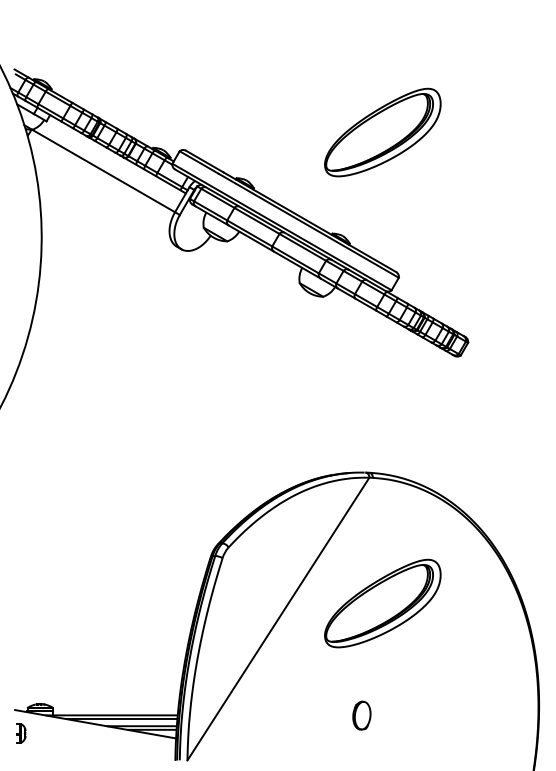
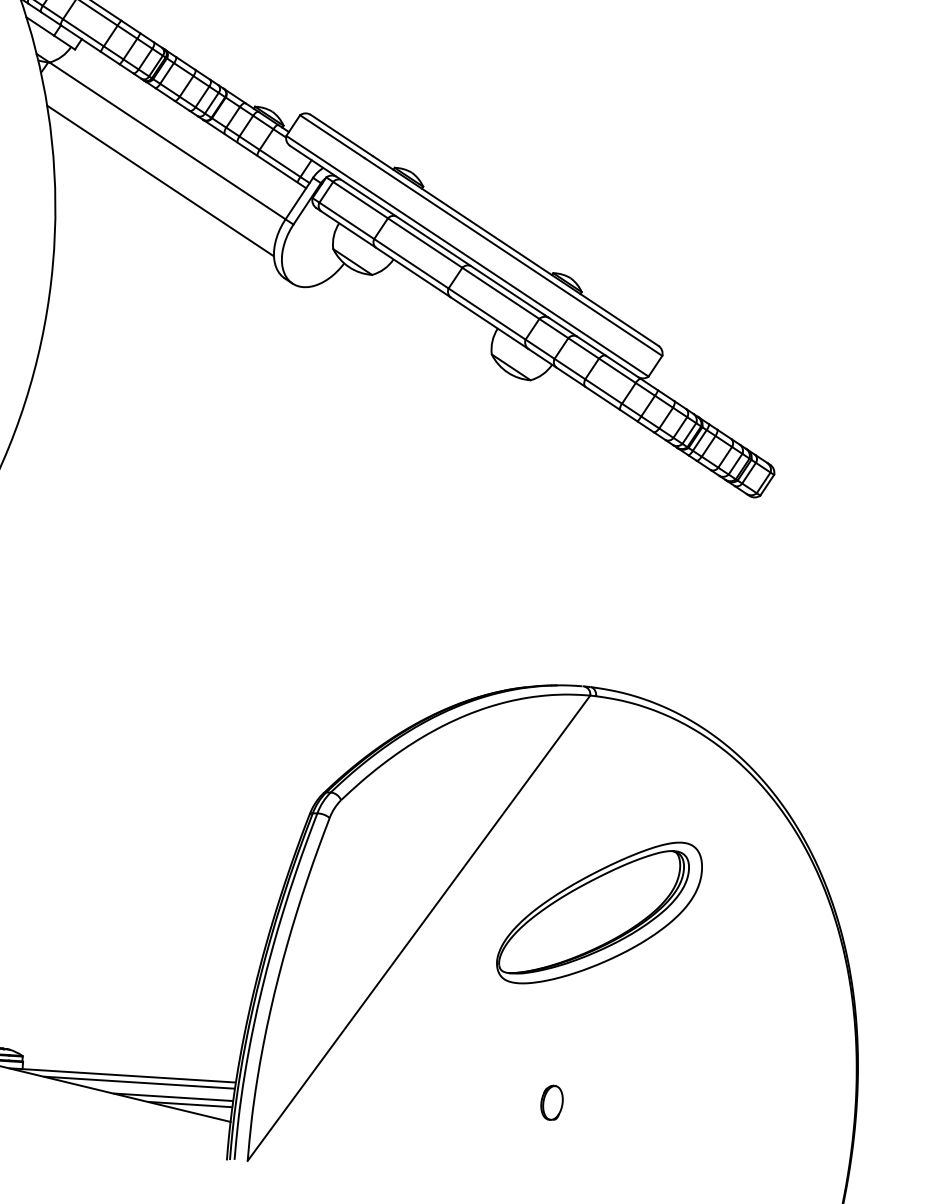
part: (382, 132) -> (649, 104), removed
line: (100, 194) -> (159, 180), added
part: (362, 715) -> (552, 1102), size x0.71

